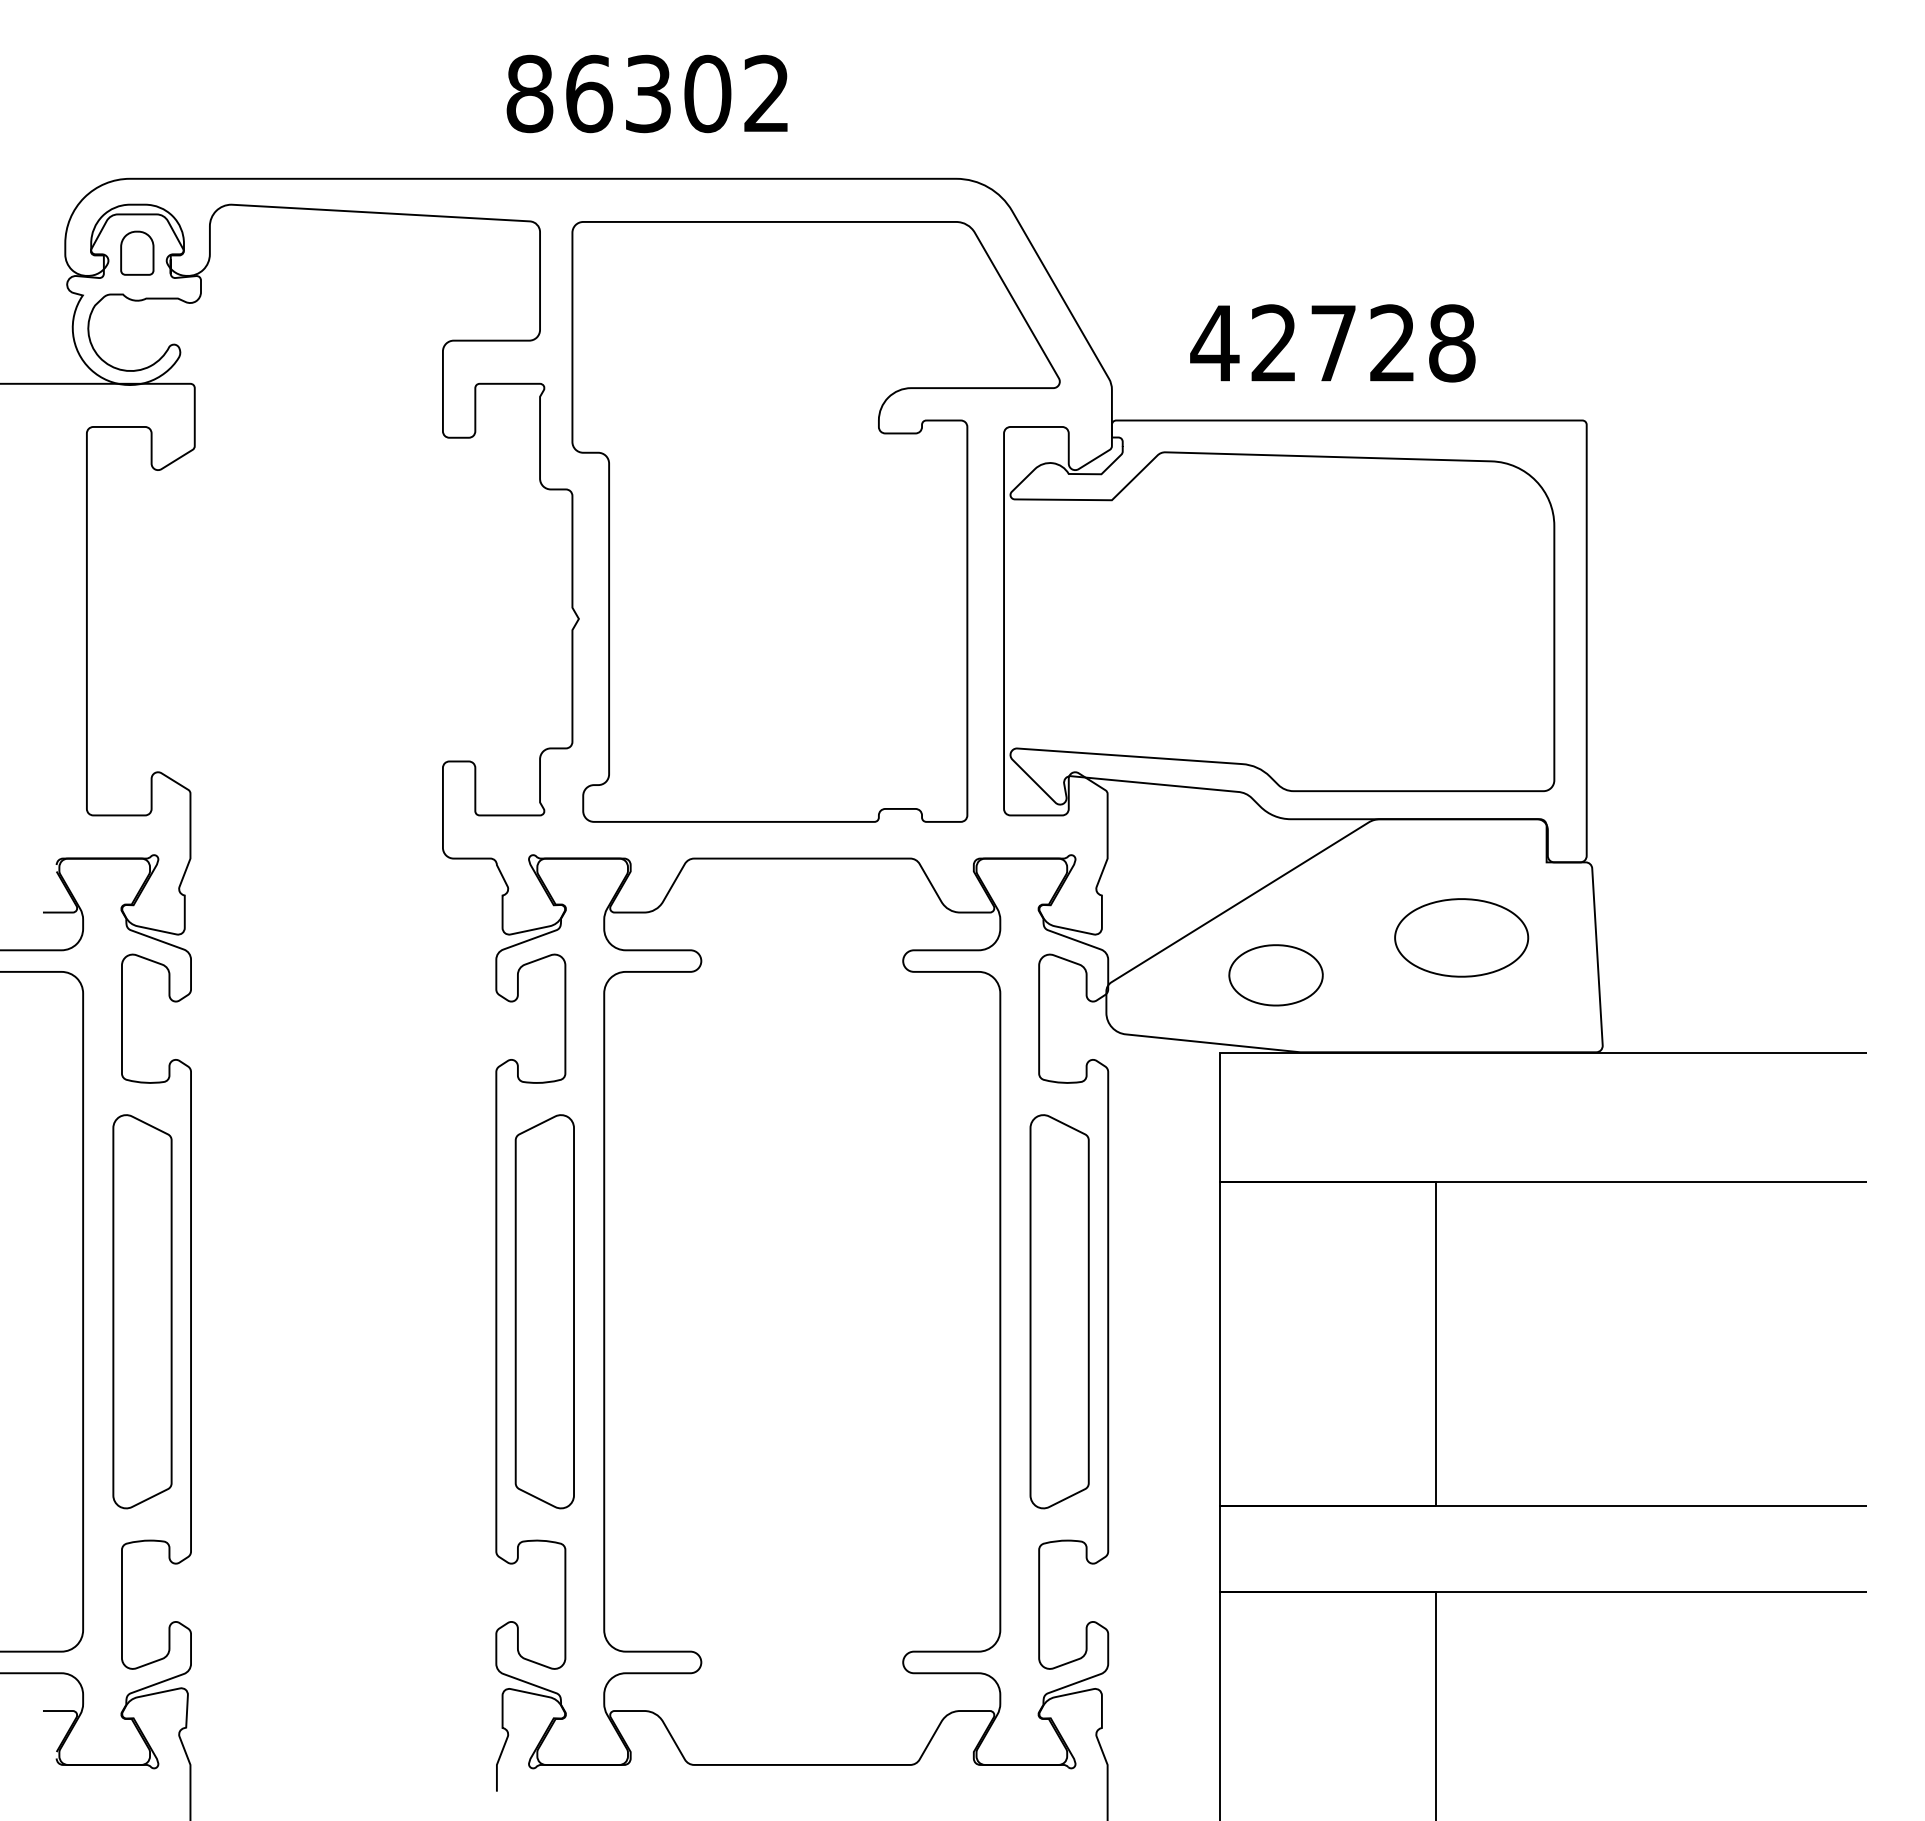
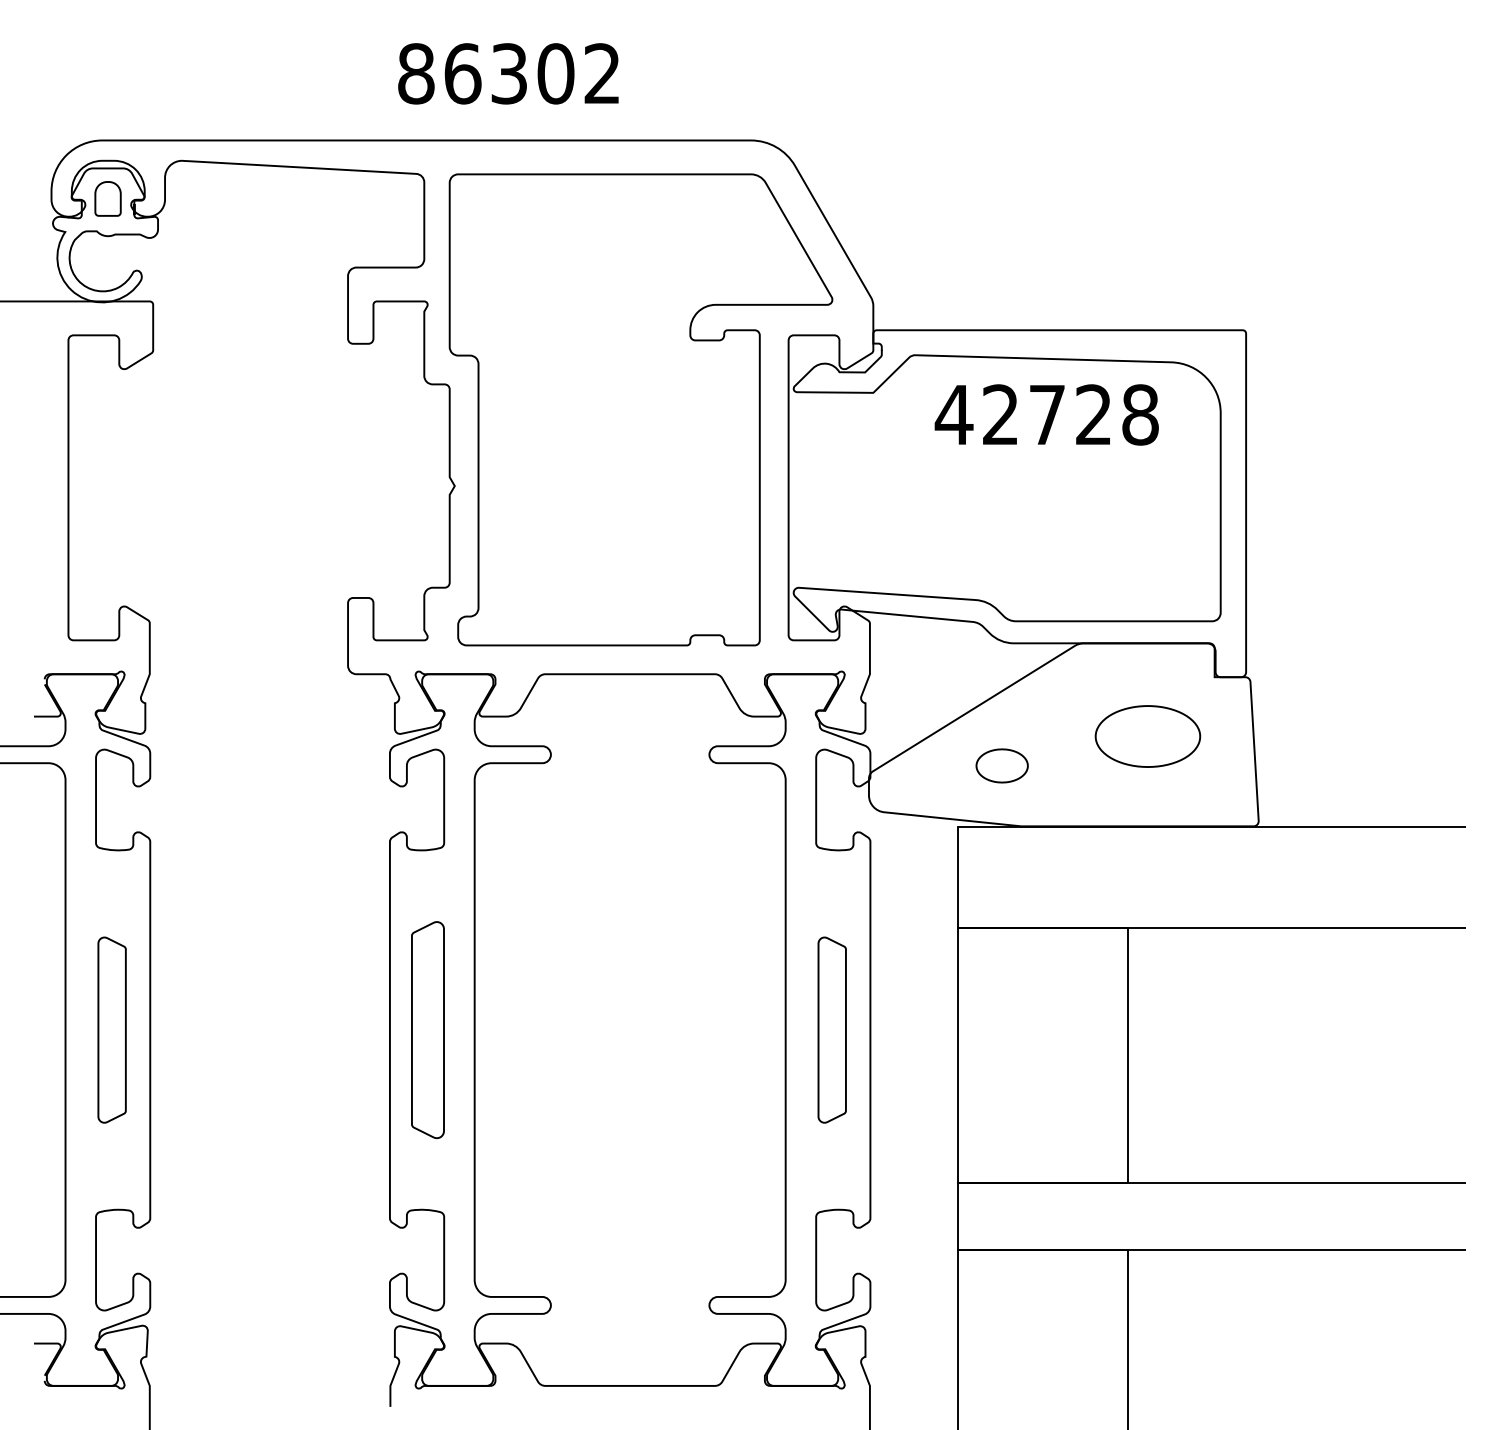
text: (1332, 343) -> (1046, 415), moved
part: (1275, 975) -> (1001, 766), size x0.7
part: (142, 1311) -> (112, 1029), size x0.6
part: (544, 1311) -> (427, 1029), size x0.7
part: (1059, 1311) -> (832, 1029), size x0.6

